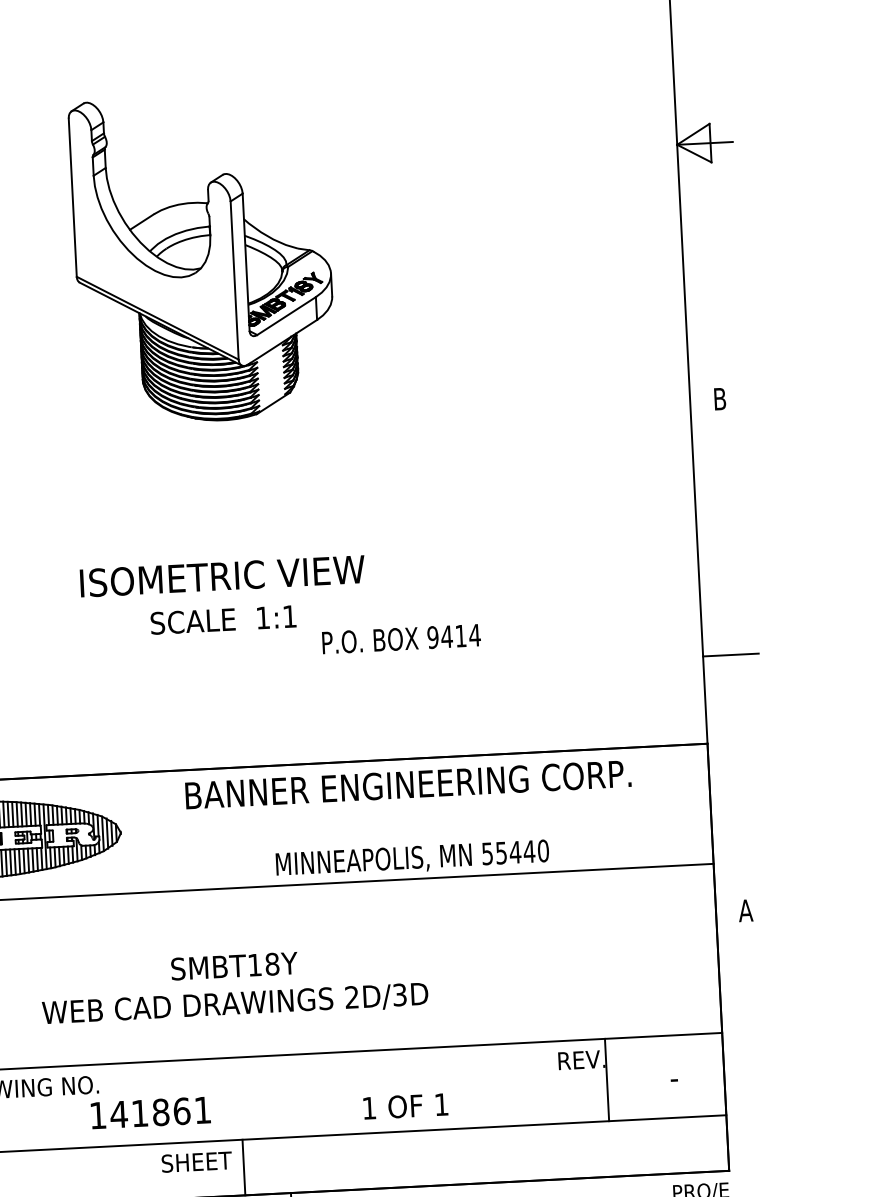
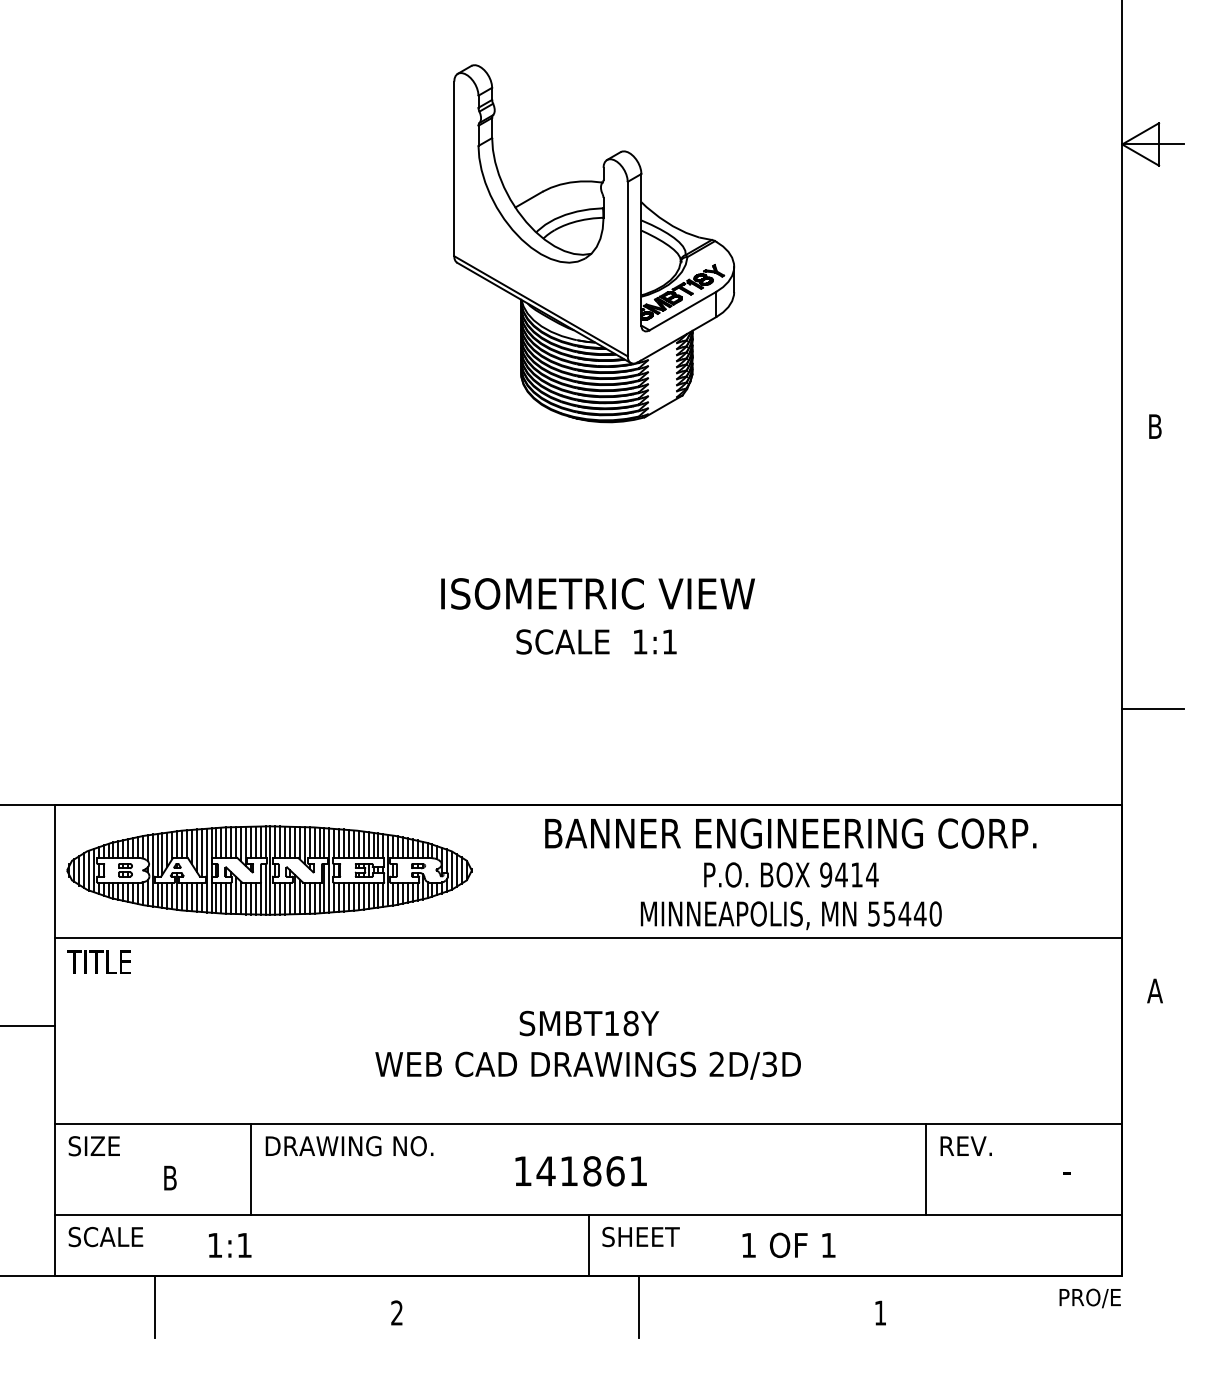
text: (401, 638) -> (791, 874), moved
line: (606, 1080) -> (925, 1169), moved
text: (405, 1105) -> (788, 1244), moved
text: (150, 1113) -> (580, 1171), moved
text: (196, 1161) -> (640, 1236), moved

